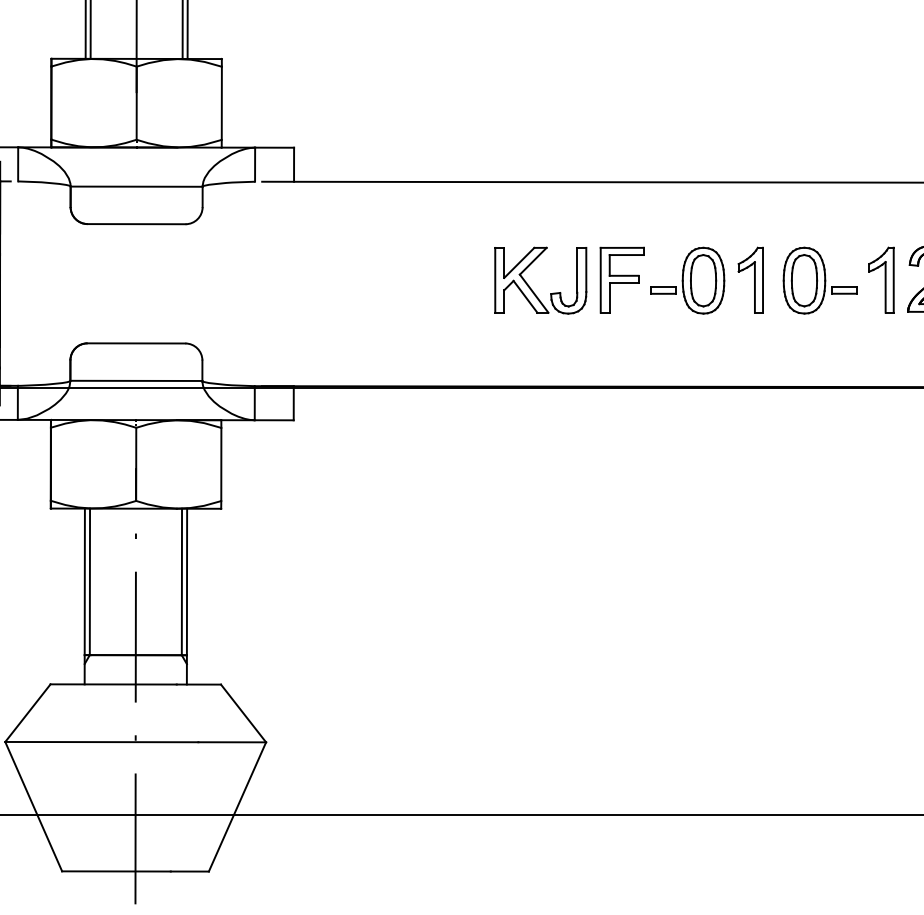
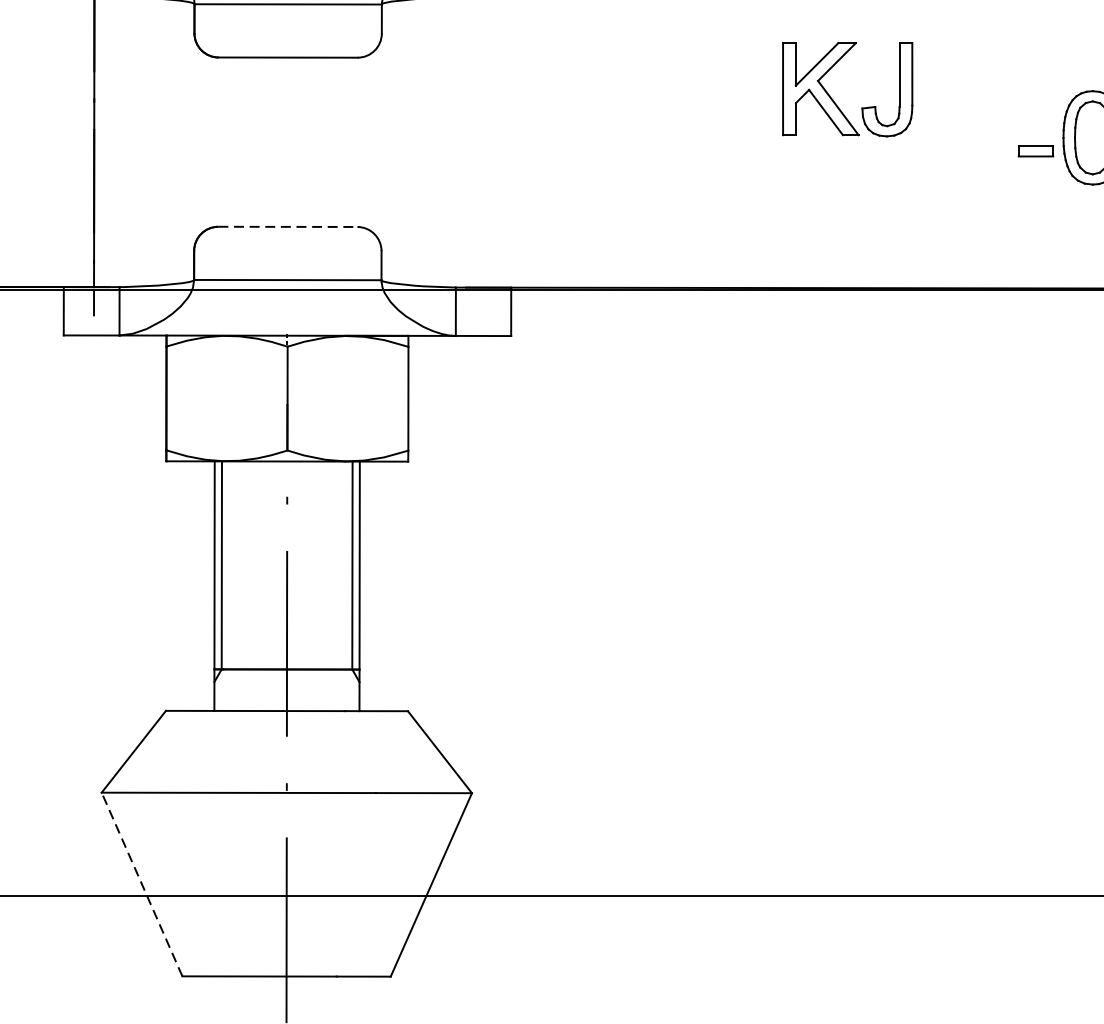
part: (621, 279) -> (976, 136), removed
part: (531, 288) -> (834, 100), moved
line: (136, 343) -> (287, 227), solid -> dashed
line: (33, 806) -> (141, 884), solid -> dashed

